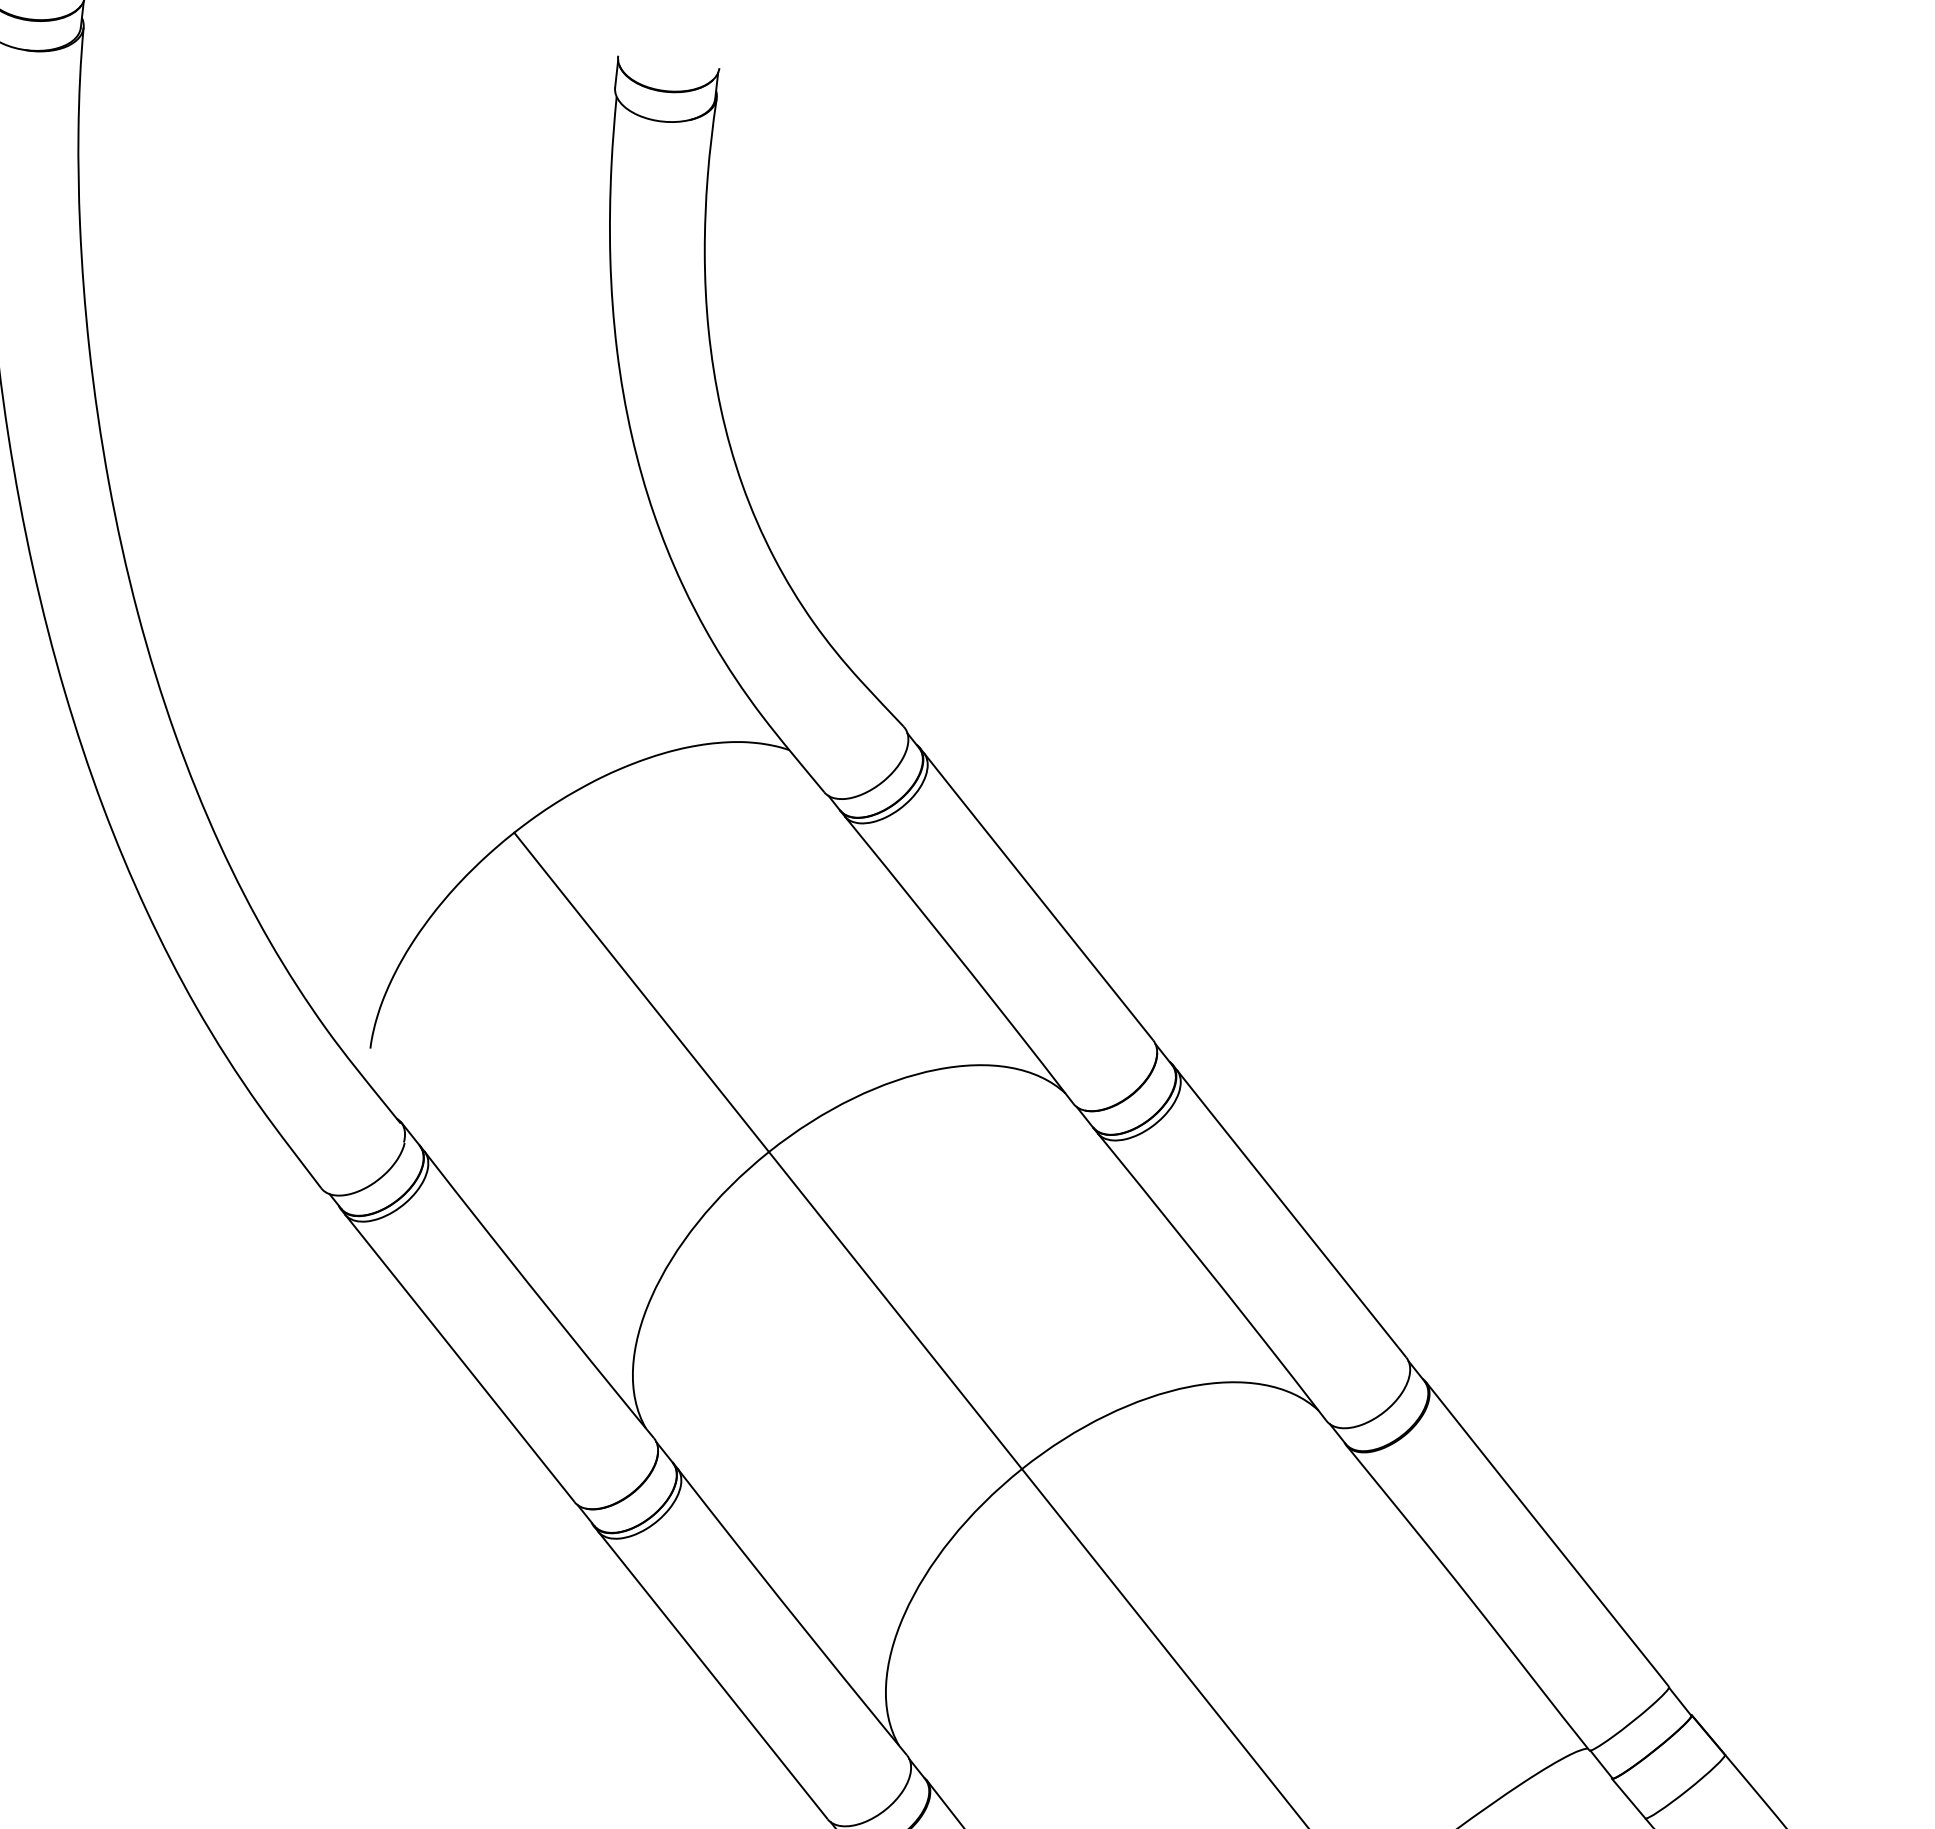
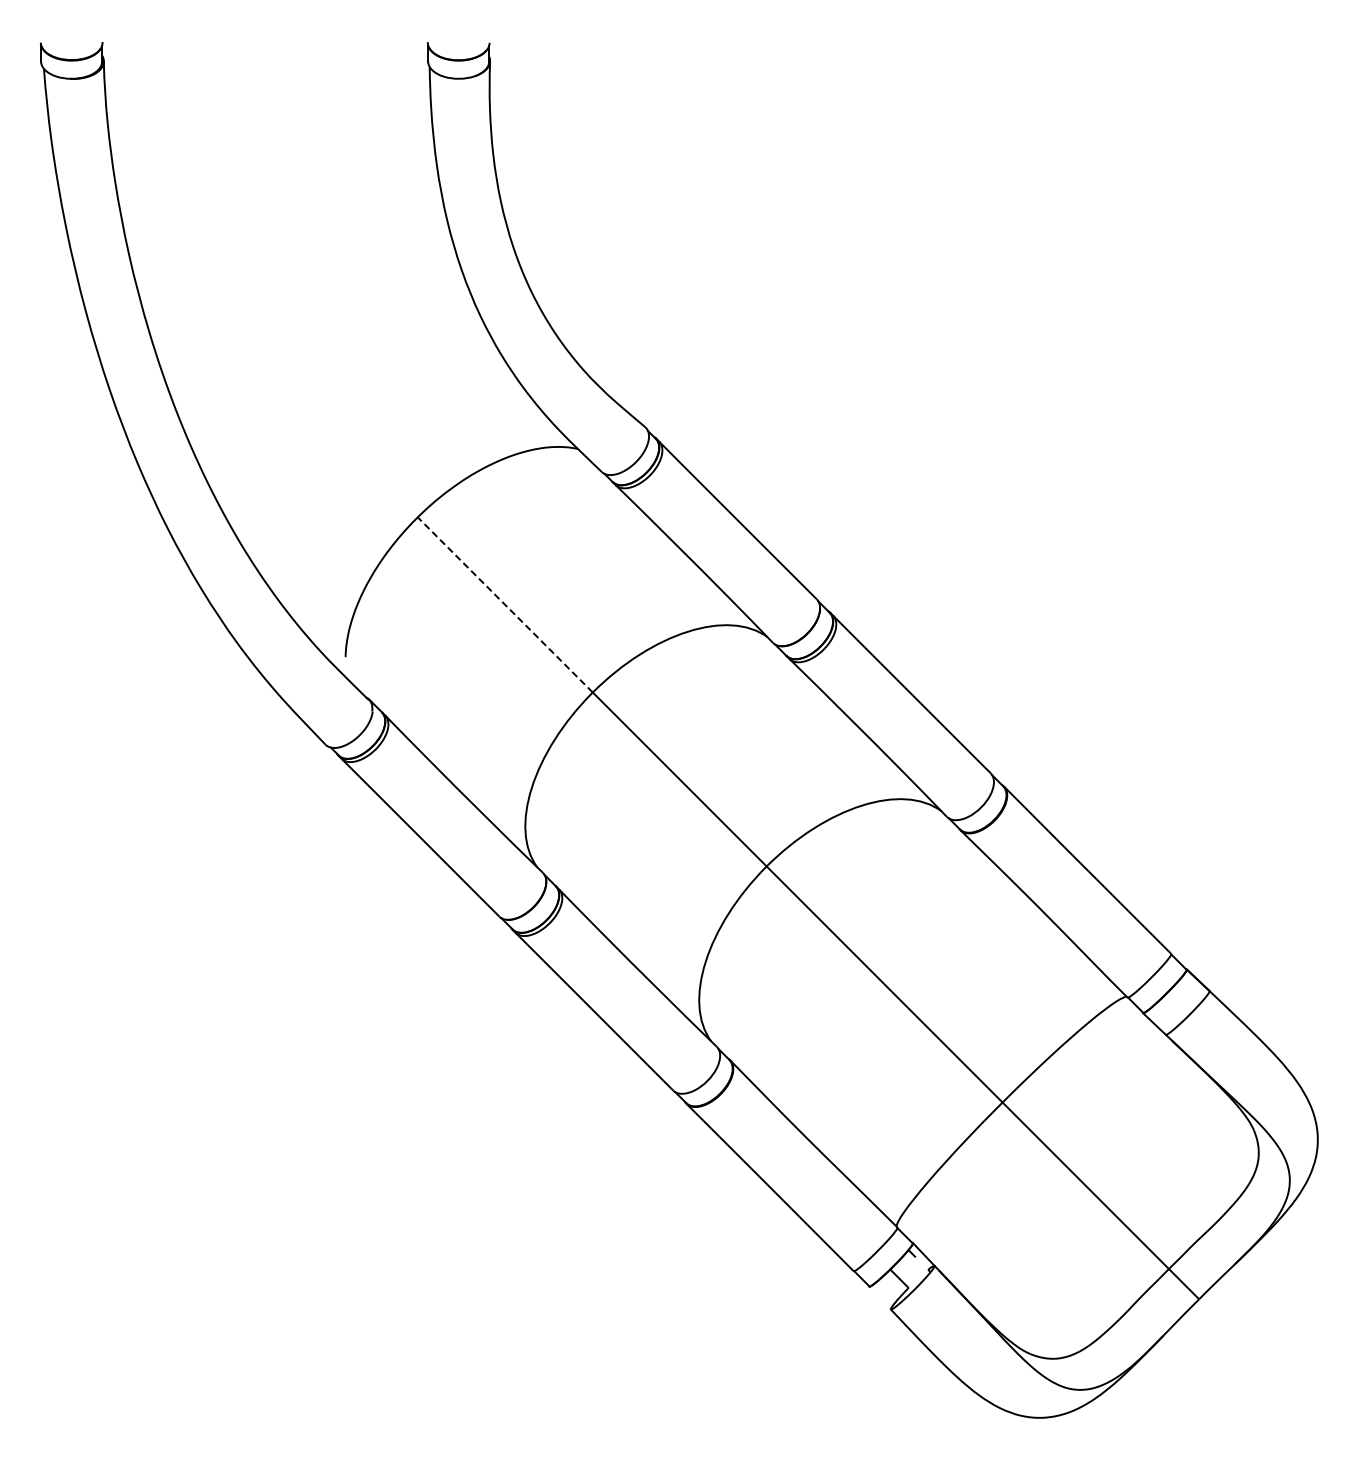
line: (642, 991) -> (505, 604), solid -> dashed

